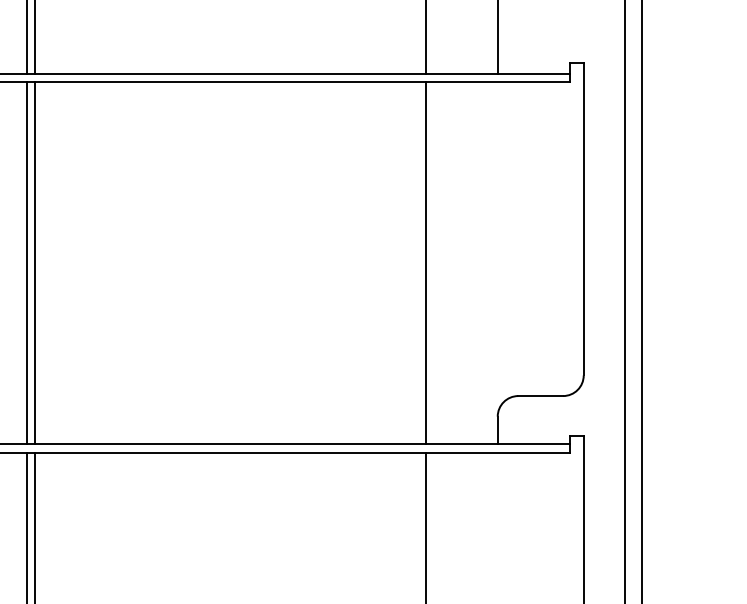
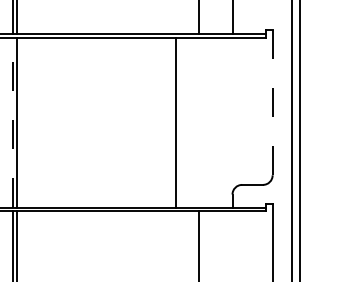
line: (583, 219) -> (272, 102), solid -> dashed
line: (26, 262) -> (12, 122), solid -> dashed
line: (424, 262) -> (175, 122), moved

